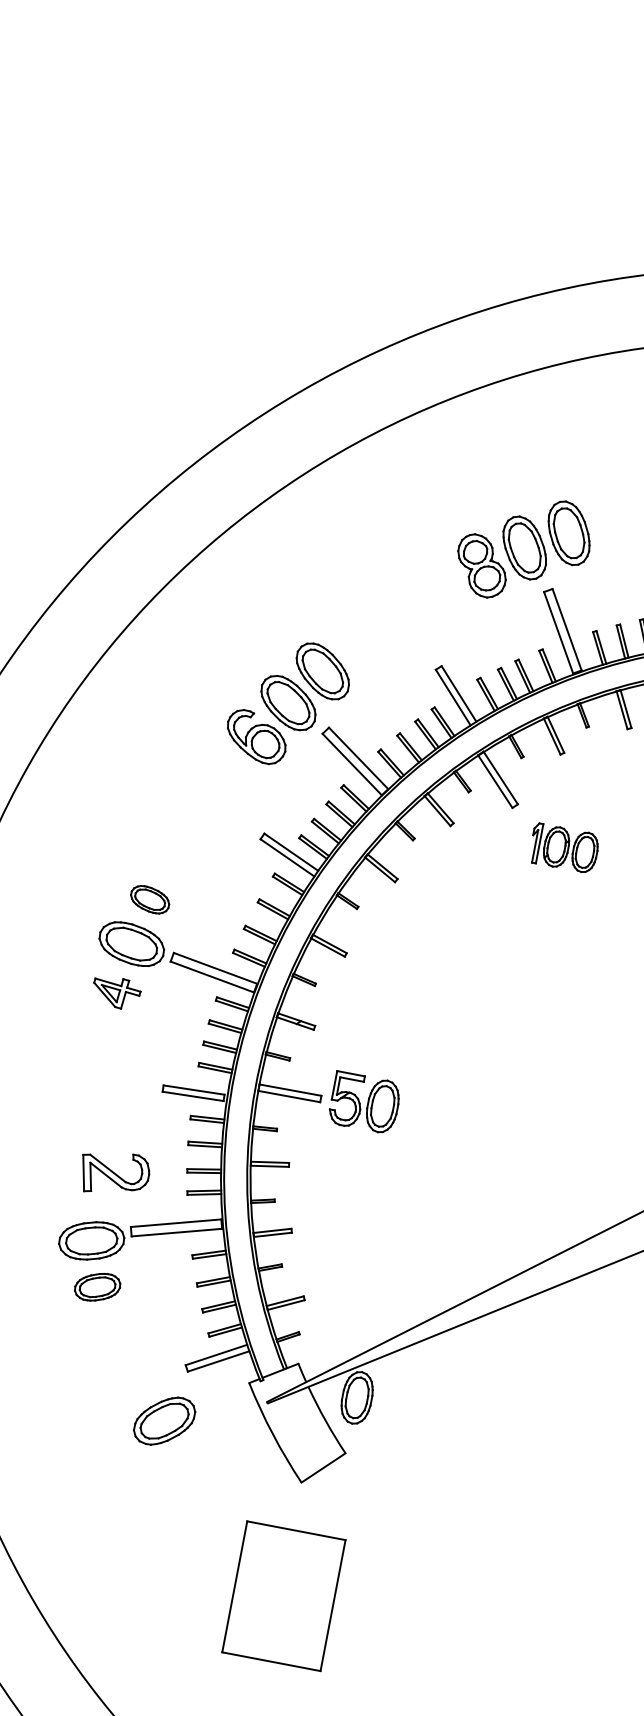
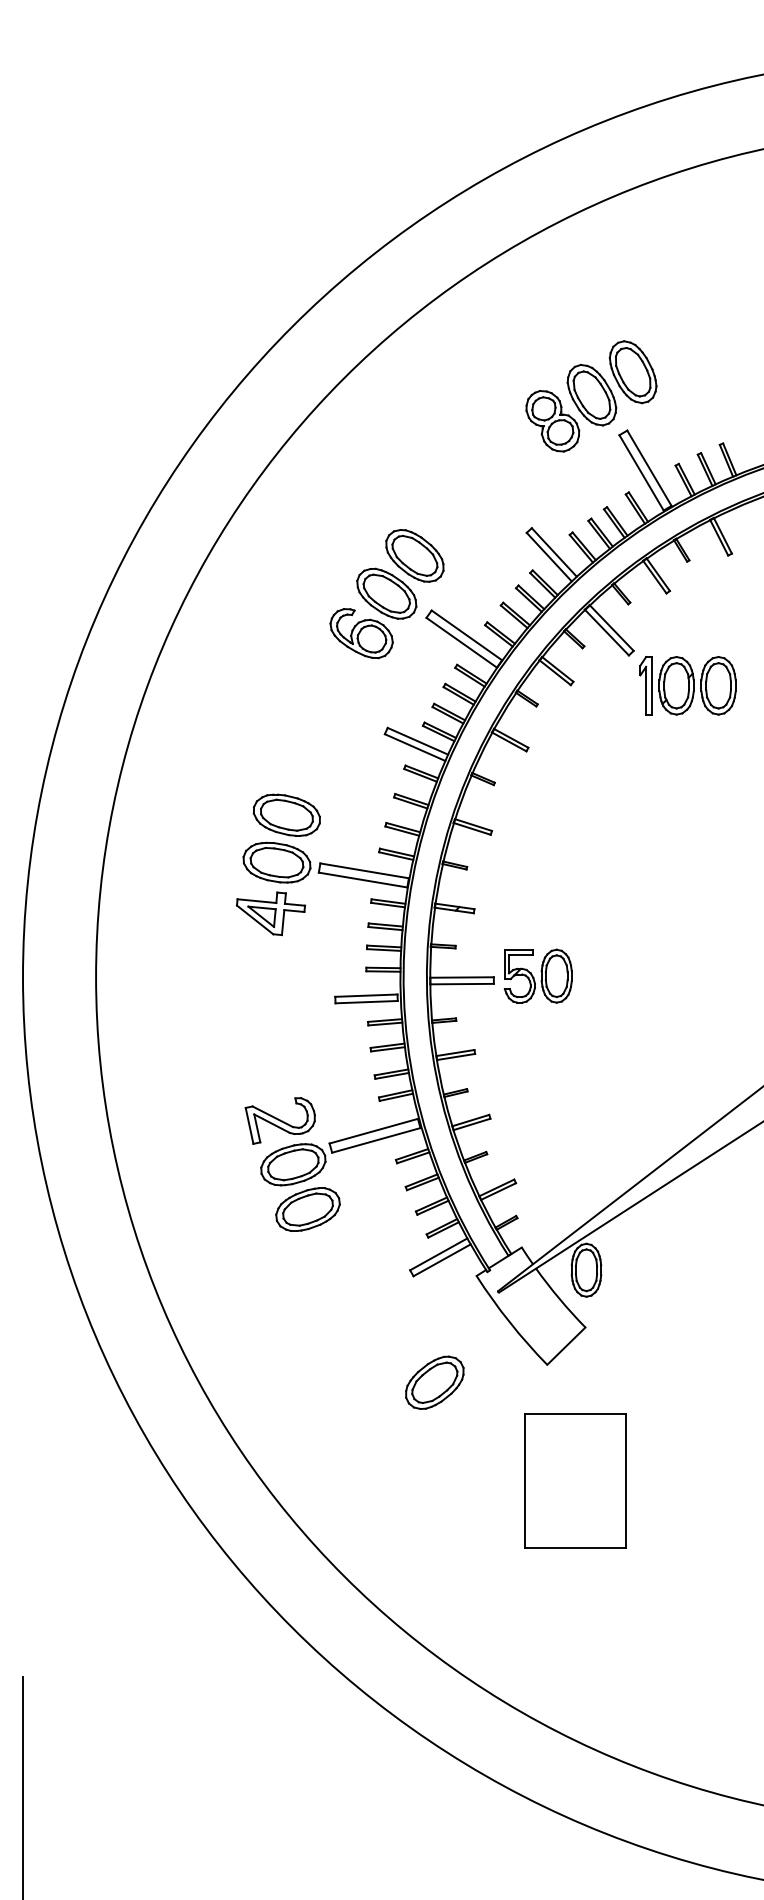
part: (563, 848) -> (687, 685), size x1.43
part: (150, 899) -> (286, 814), size x1.67
part: (116, 992) -> (270, 913), size x1.43
part: (113, 1173) -> (279, 1120), moved
part: (97, 1287) -> (307, 1209), size x1.43
part: (164, 1420) -> (434, 1382), moved
part: (284, 1595) -> (575, 1480), moved

